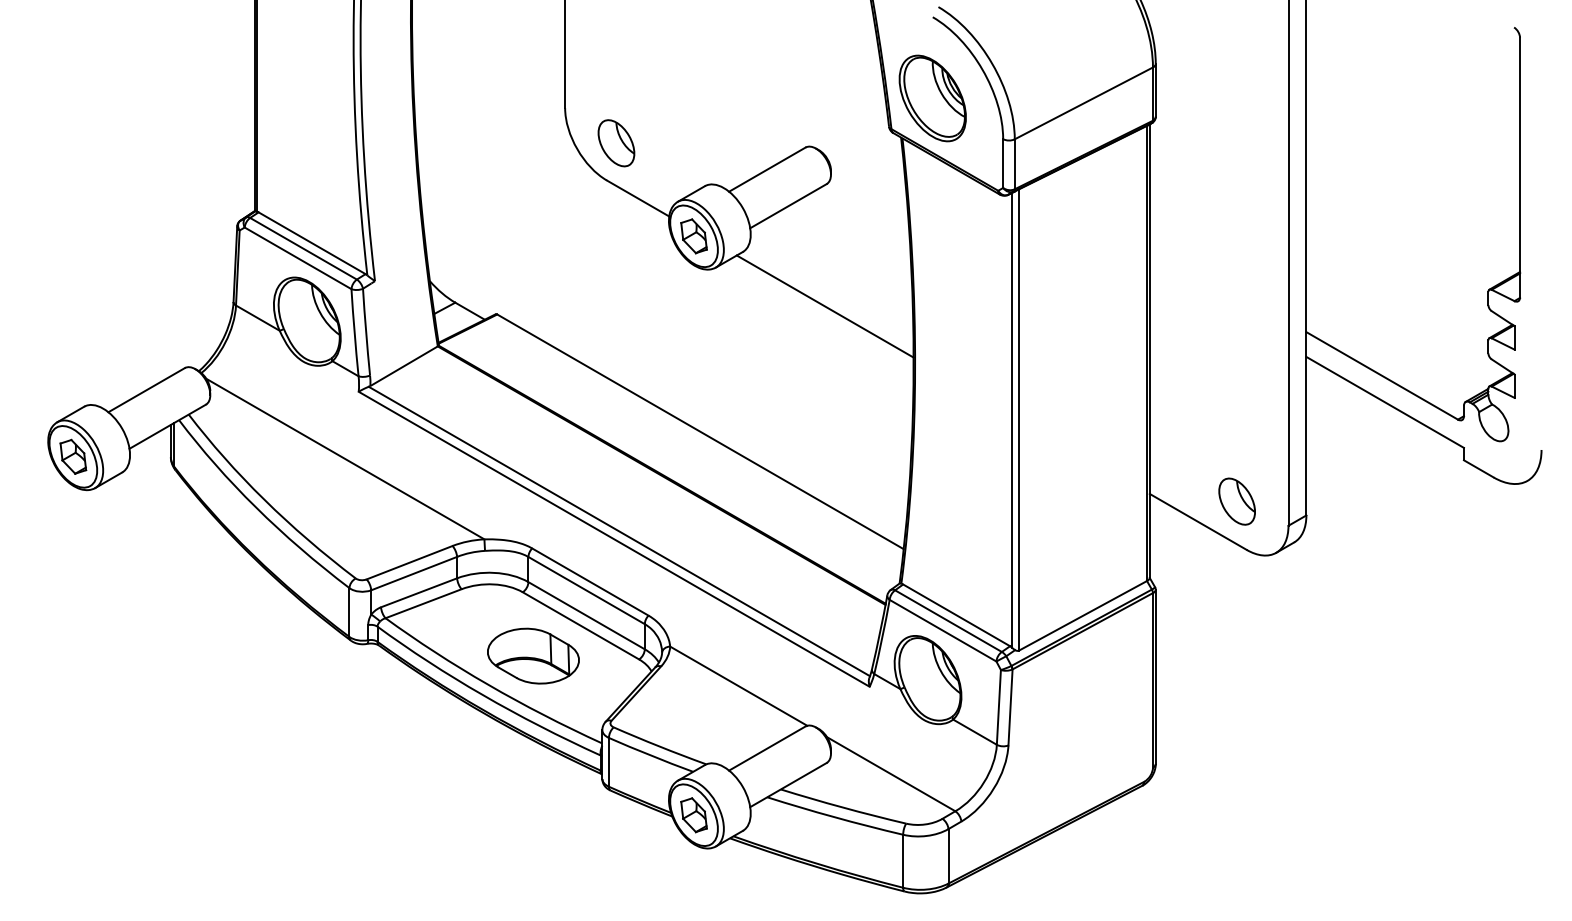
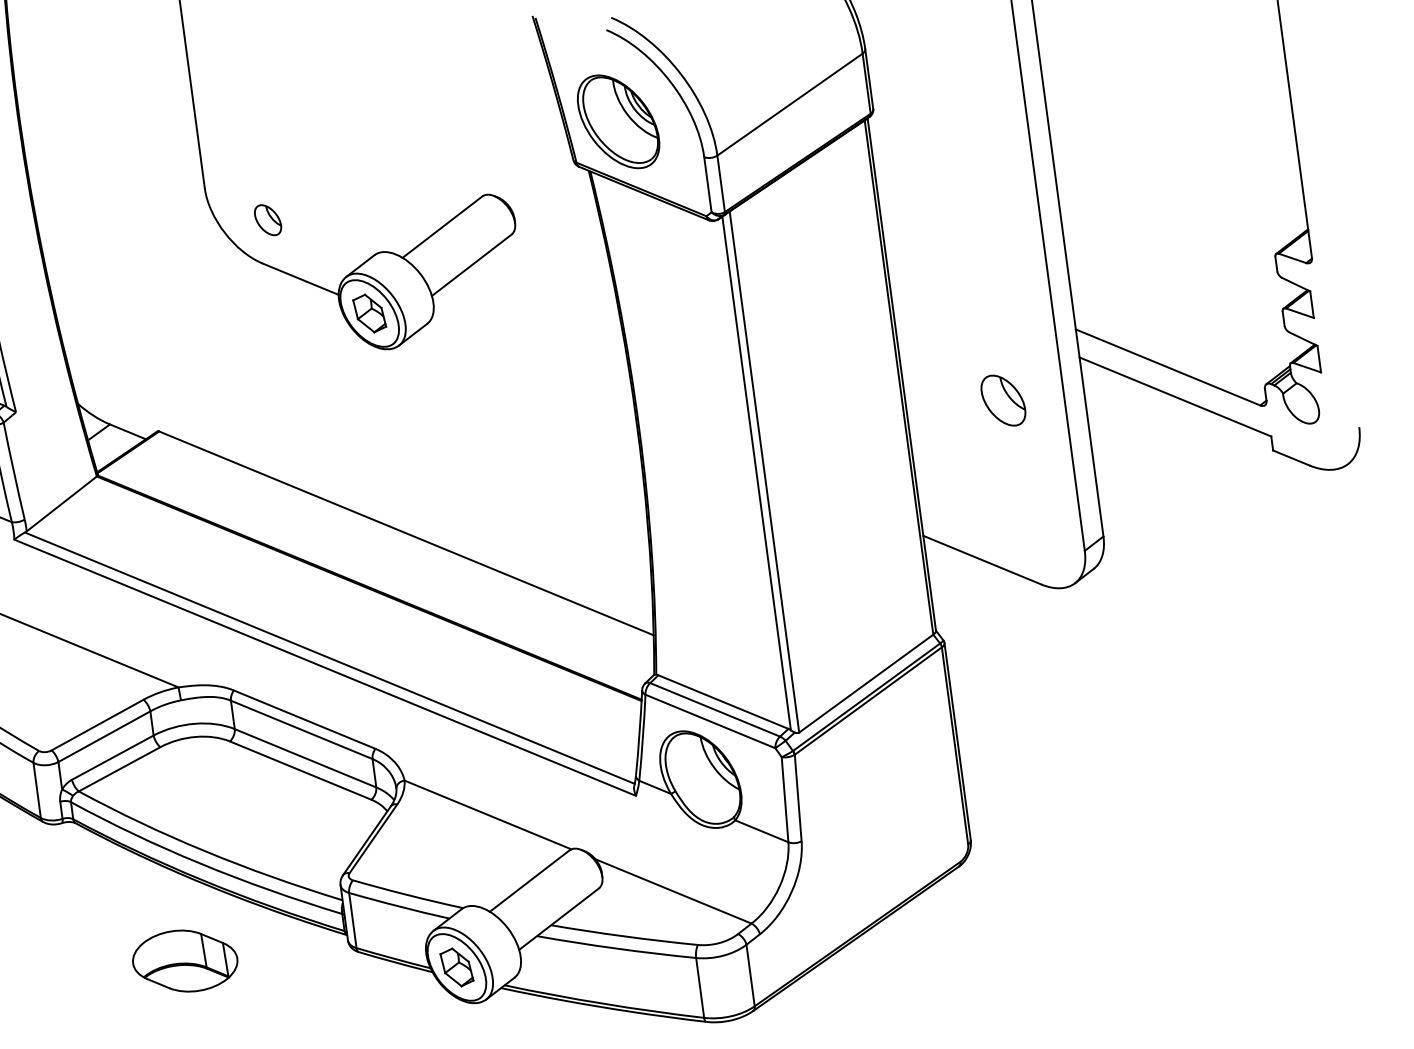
part: (616, 143) -> (268, 220), size x0.6
line: (824, 306) -> (527, 373), removed
part: (1236, 501) -> (1002, 400), moved
part: (533, 655) -> (185, 960), moved

